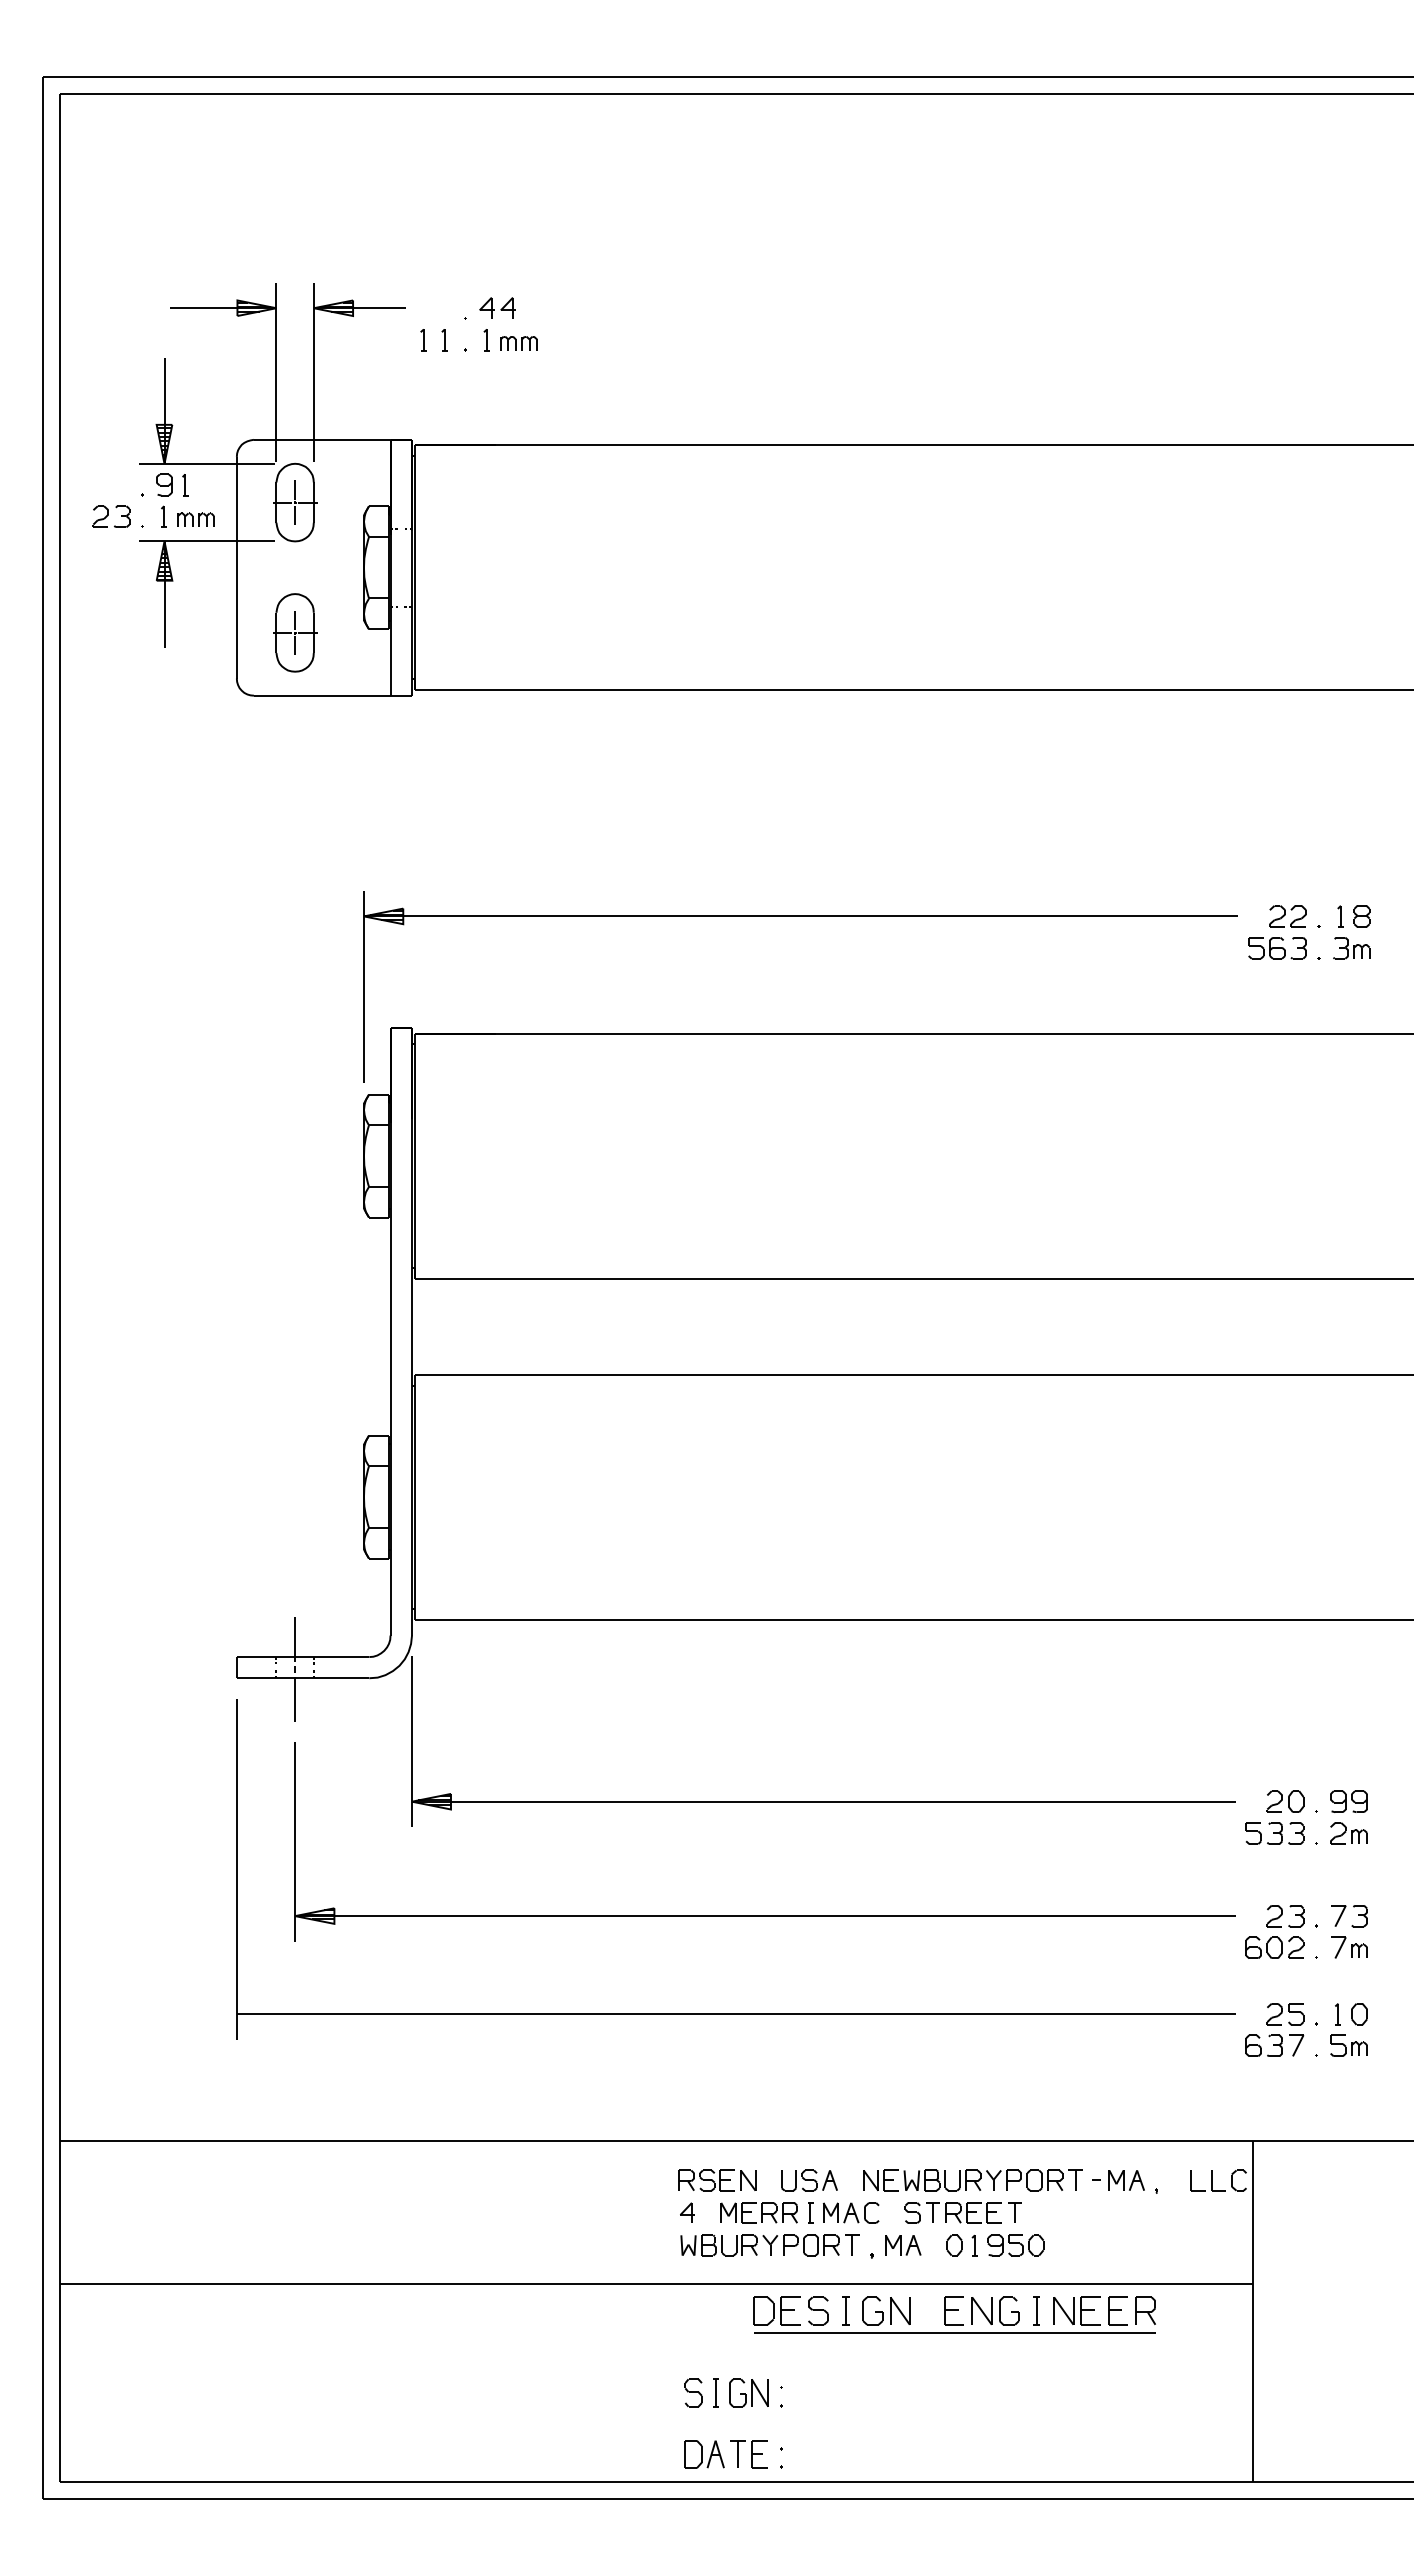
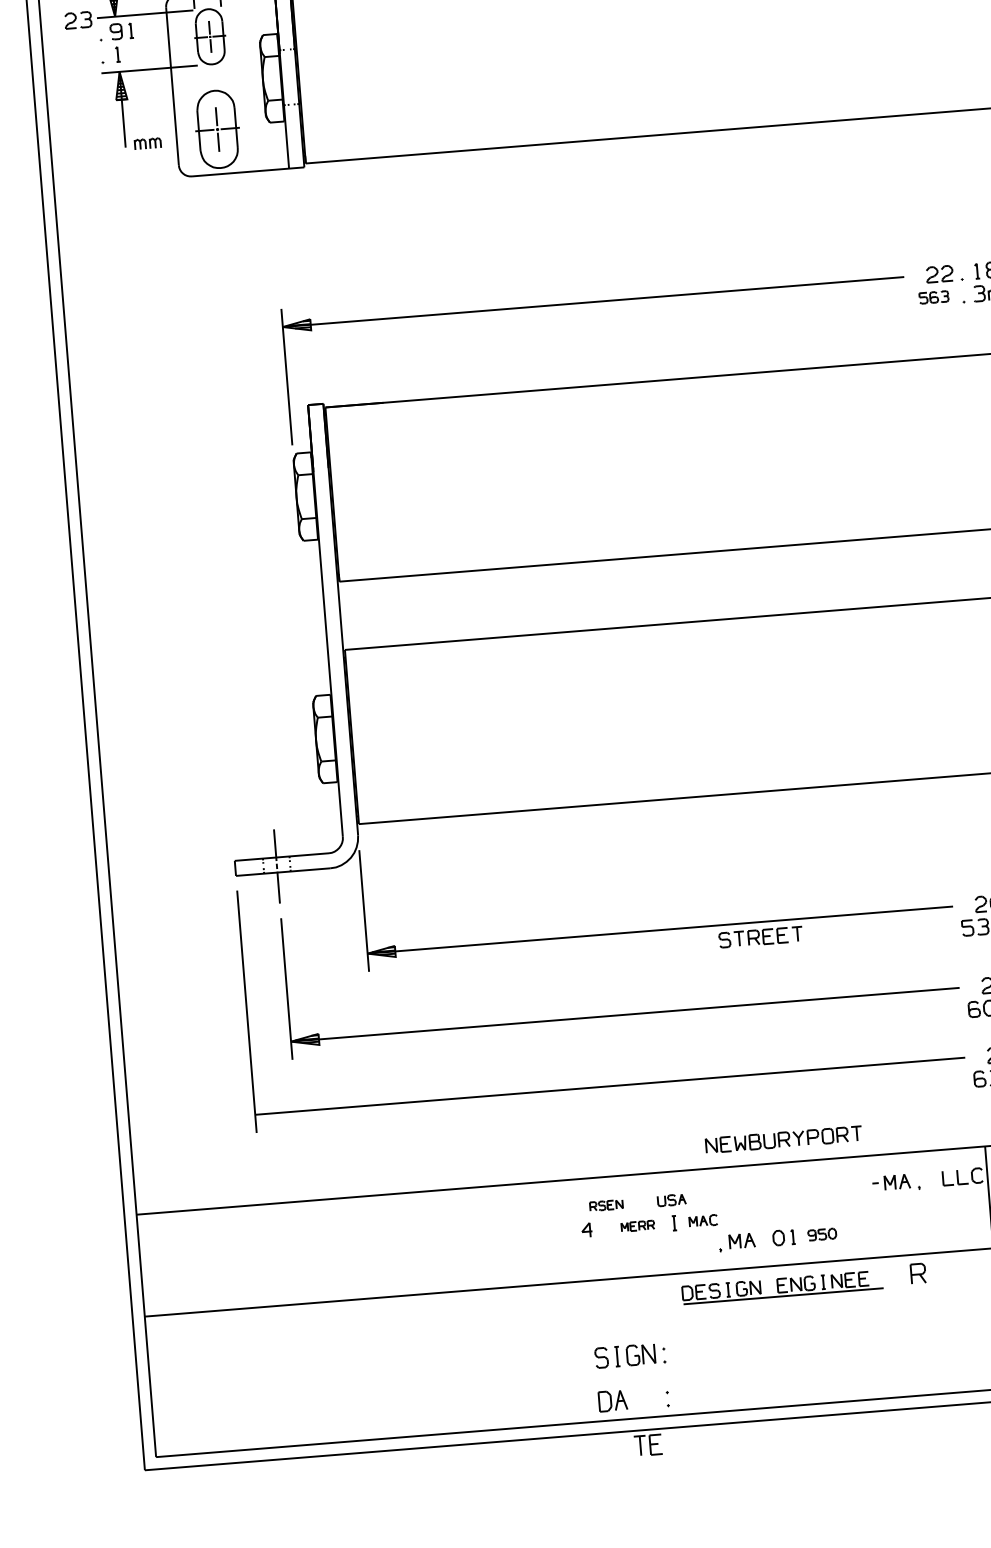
part: (111, 516) -> (78, 20), moved
part: (195, 519) -> (147, 143), moved
part: (295, 632) -> (217, 129), size x1.4
part: (1277, 948) -> (934, 297), size x0.7
part: (717, 2180) -> (606, 1205), size x0.6
part: (809, 2180) -> (671, 1200), size x0.7
part: (972, 2180) -> (783, 1139), moved
part: (758, 2212) -> (637, 1225), size x0.6
part: (851, 2212) -> (703, 1220), size x0.7
part: (962, 2212) -> (760, 936), moved
part: (769, 2245) -> (647, 1248), removed
part: (1015, 2245) -> (822, 1234), size x0.7
part: (954, 2314) -> (782, 1287), size x0.7
part: (748, 2454) -> (647, 1445), moved

